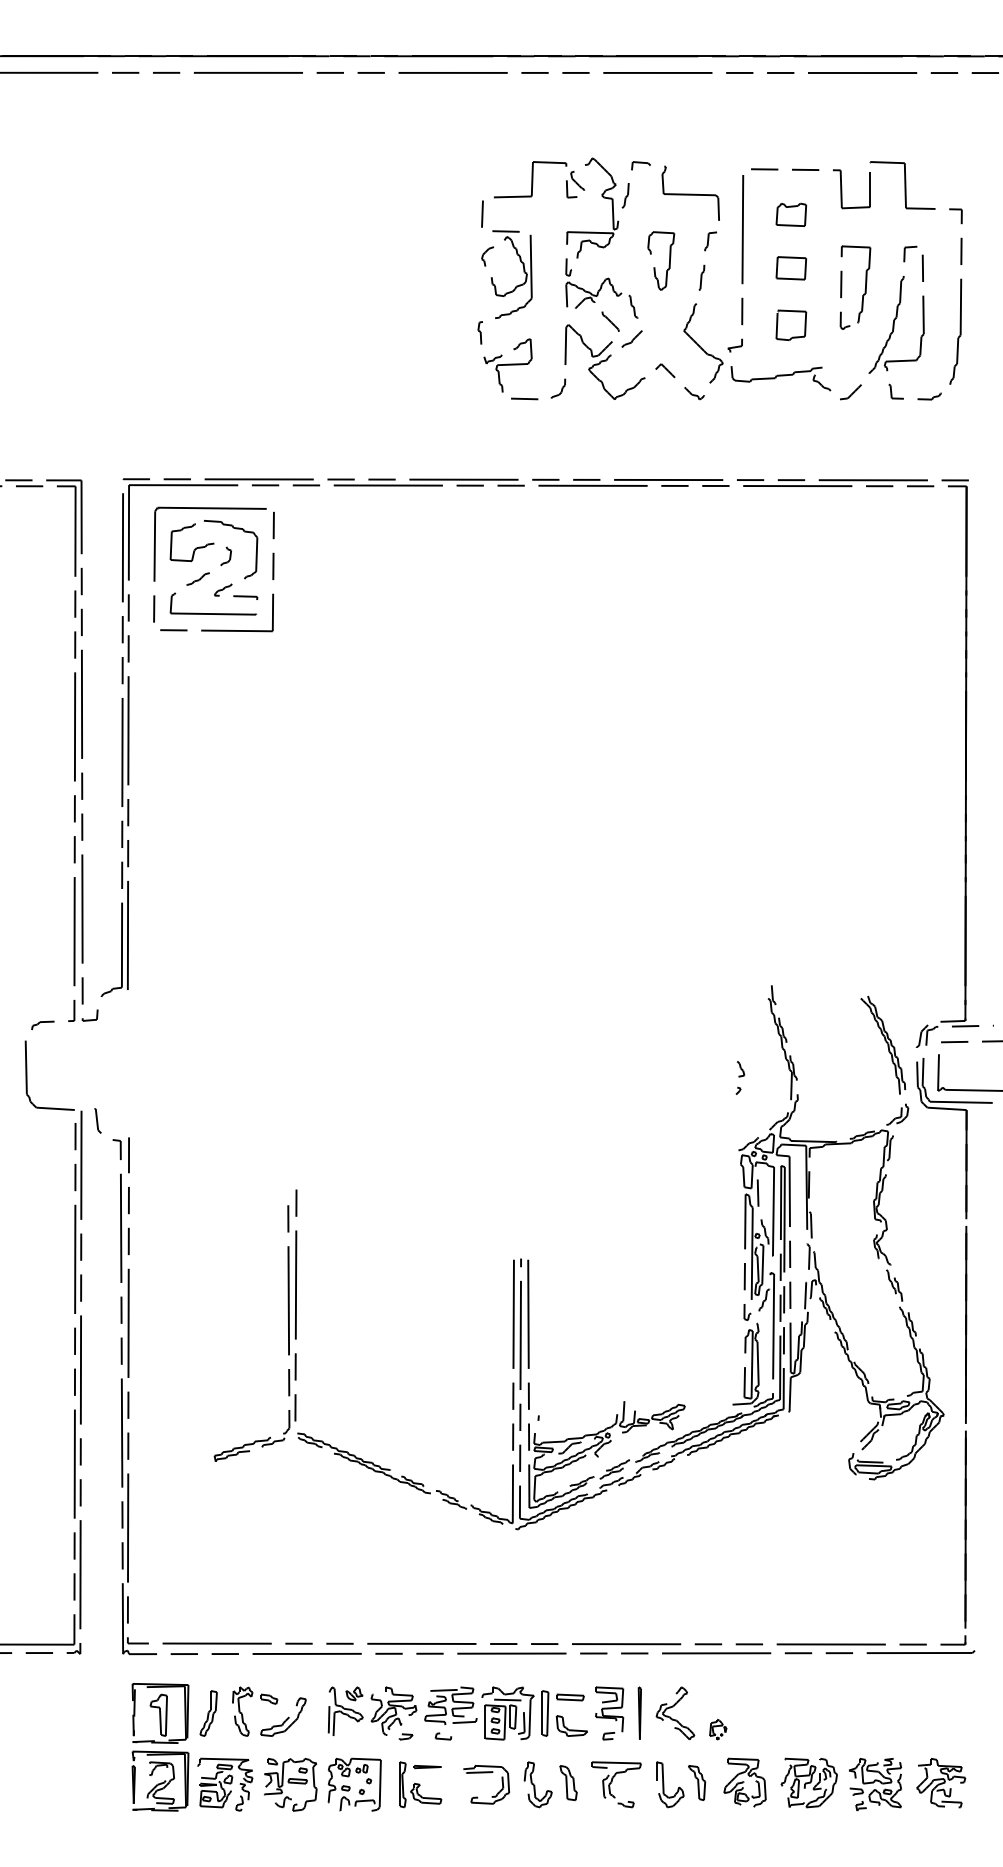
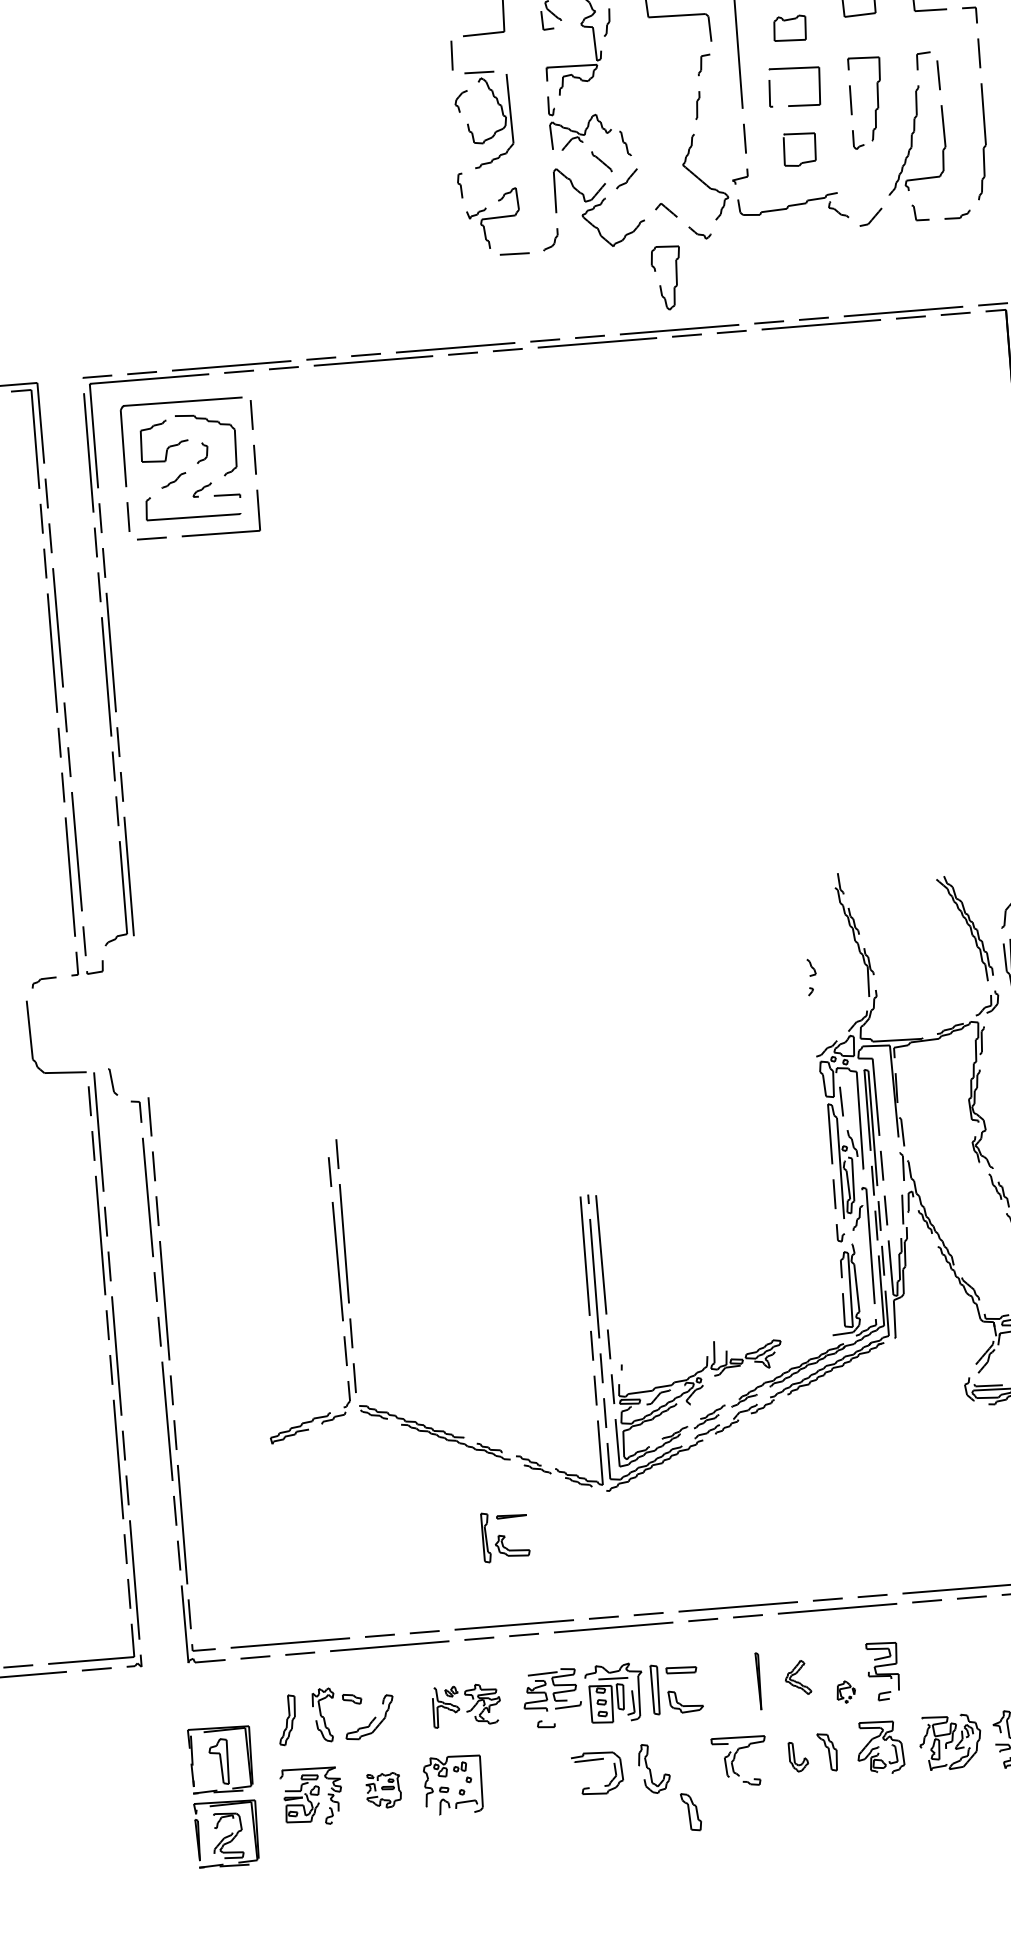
part: (669, 260) -> (676, 276), moved
part: (791, 268) -> (794, 87), size x1.6
part: (675, 1712) -> (797, 1677), size x0.6
part: (372, 1713) -> (466, 1705), size x0.7
part: (609, 1713) -> (883, 1671), moved
part: (160, 1747) -> (224, 1797), moved
part: (568, 1783) -> (691, 1812), moved
part: (290, 1784) -> (383, 1790), size x0.6
part: (420, 1784) -> (505, 1536), moved
part: (670, 1784) -> (798, 1756), size x0.6

